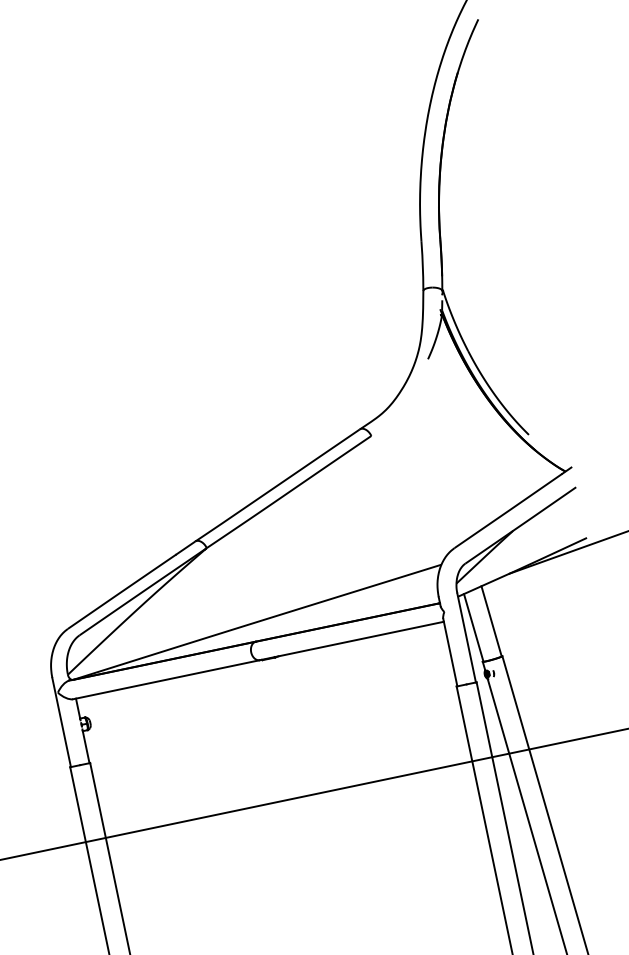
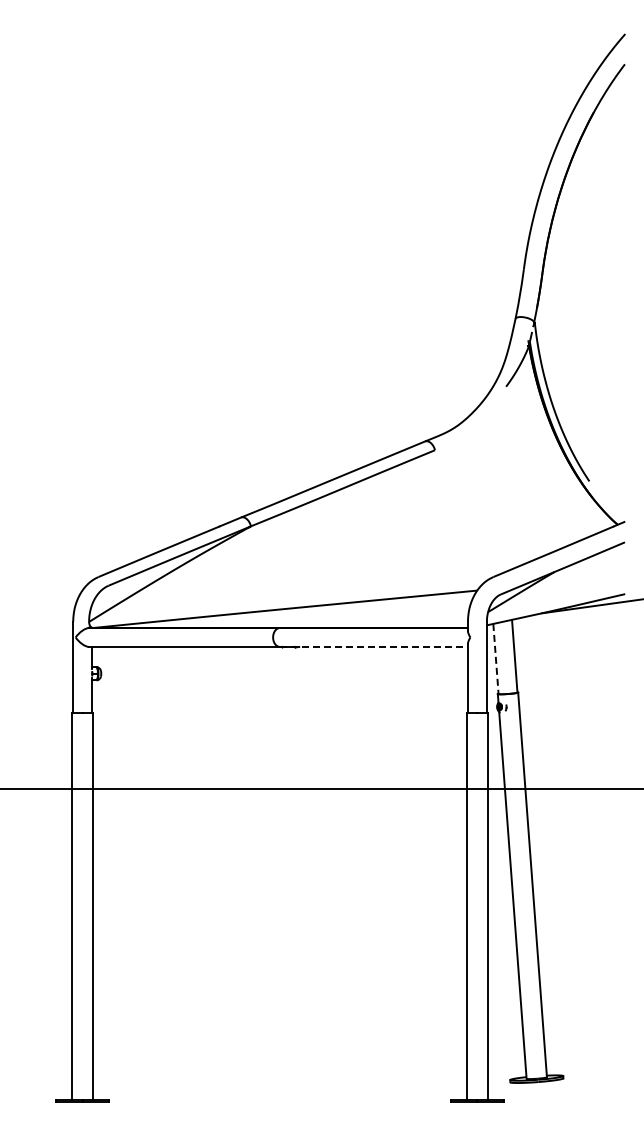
line: (473, 628) -> (495, 659), solid -> dashed
line: (352, 640) -> (374, 646), solid -> dashed

